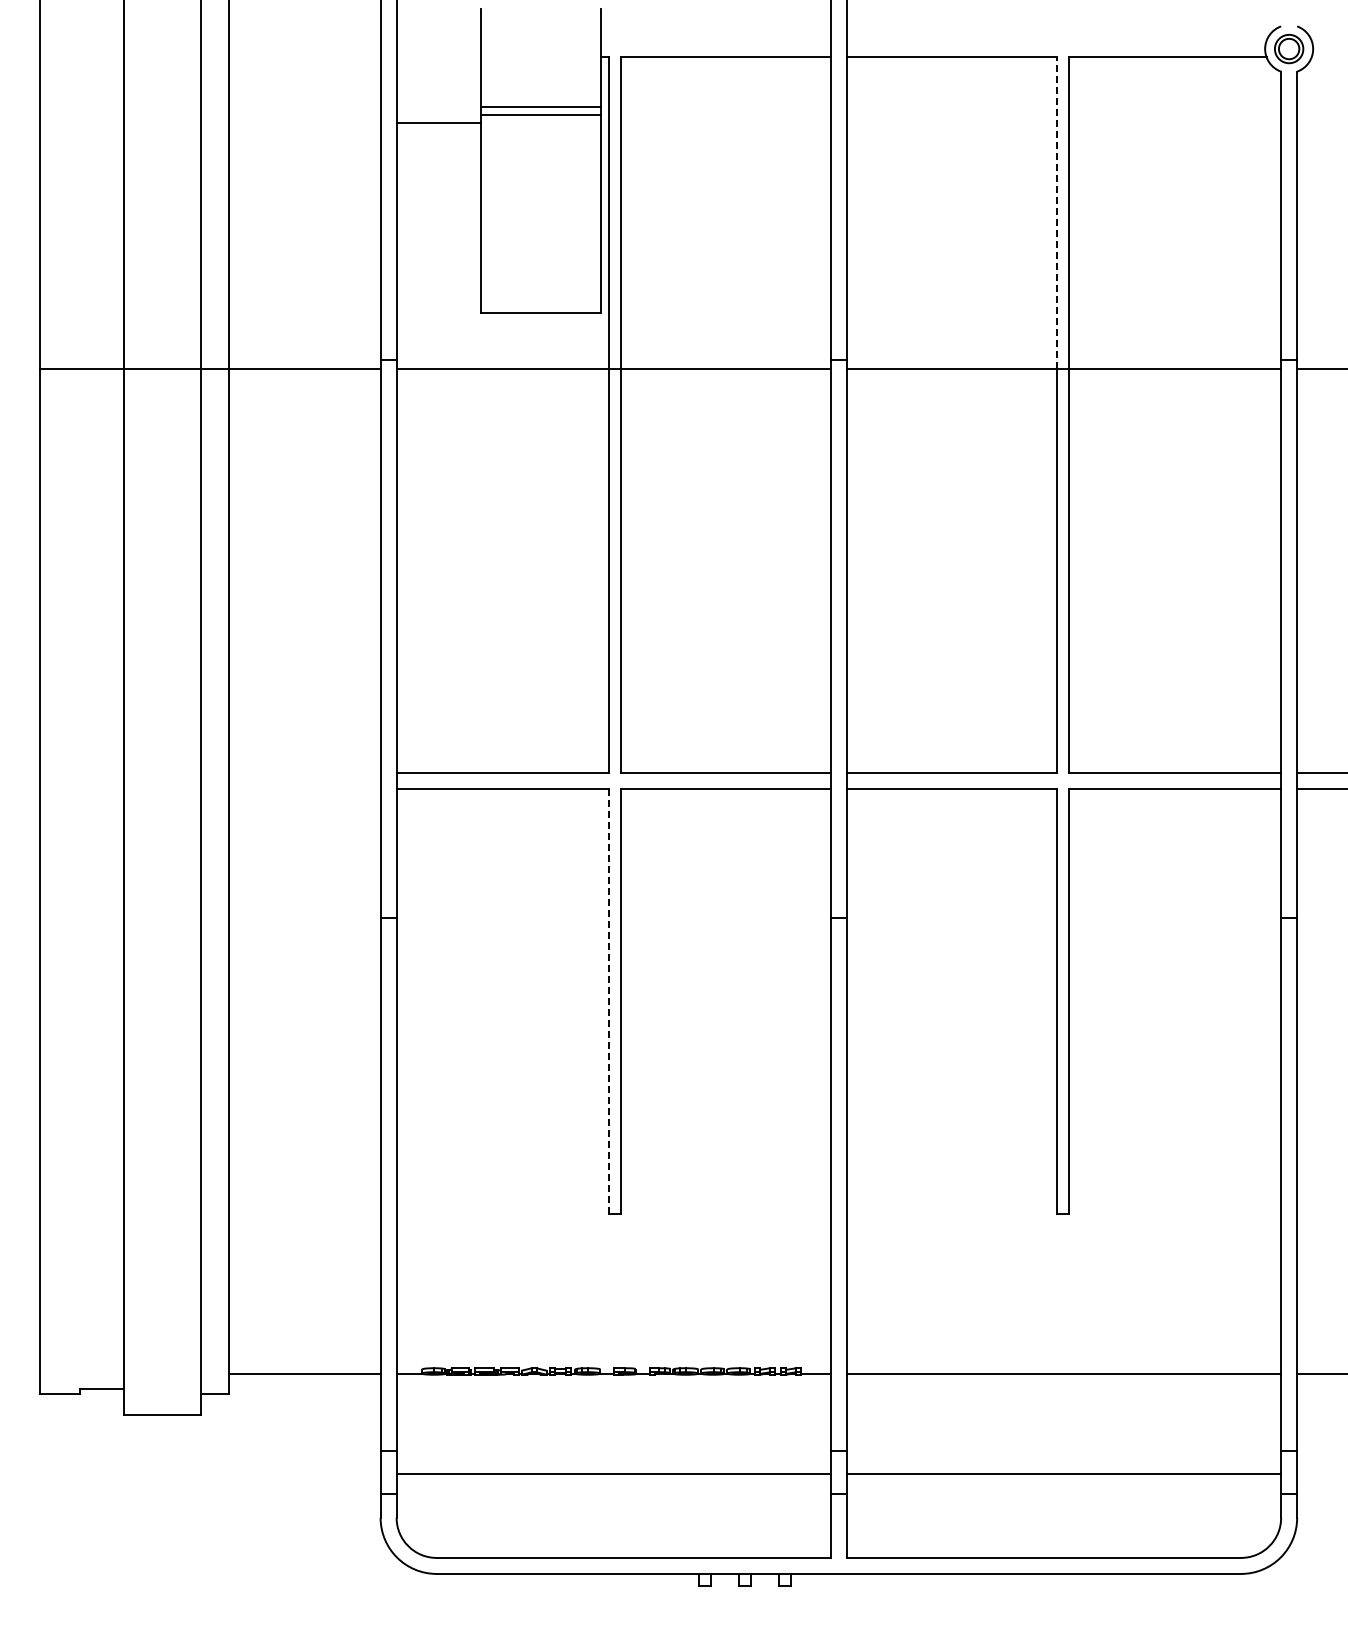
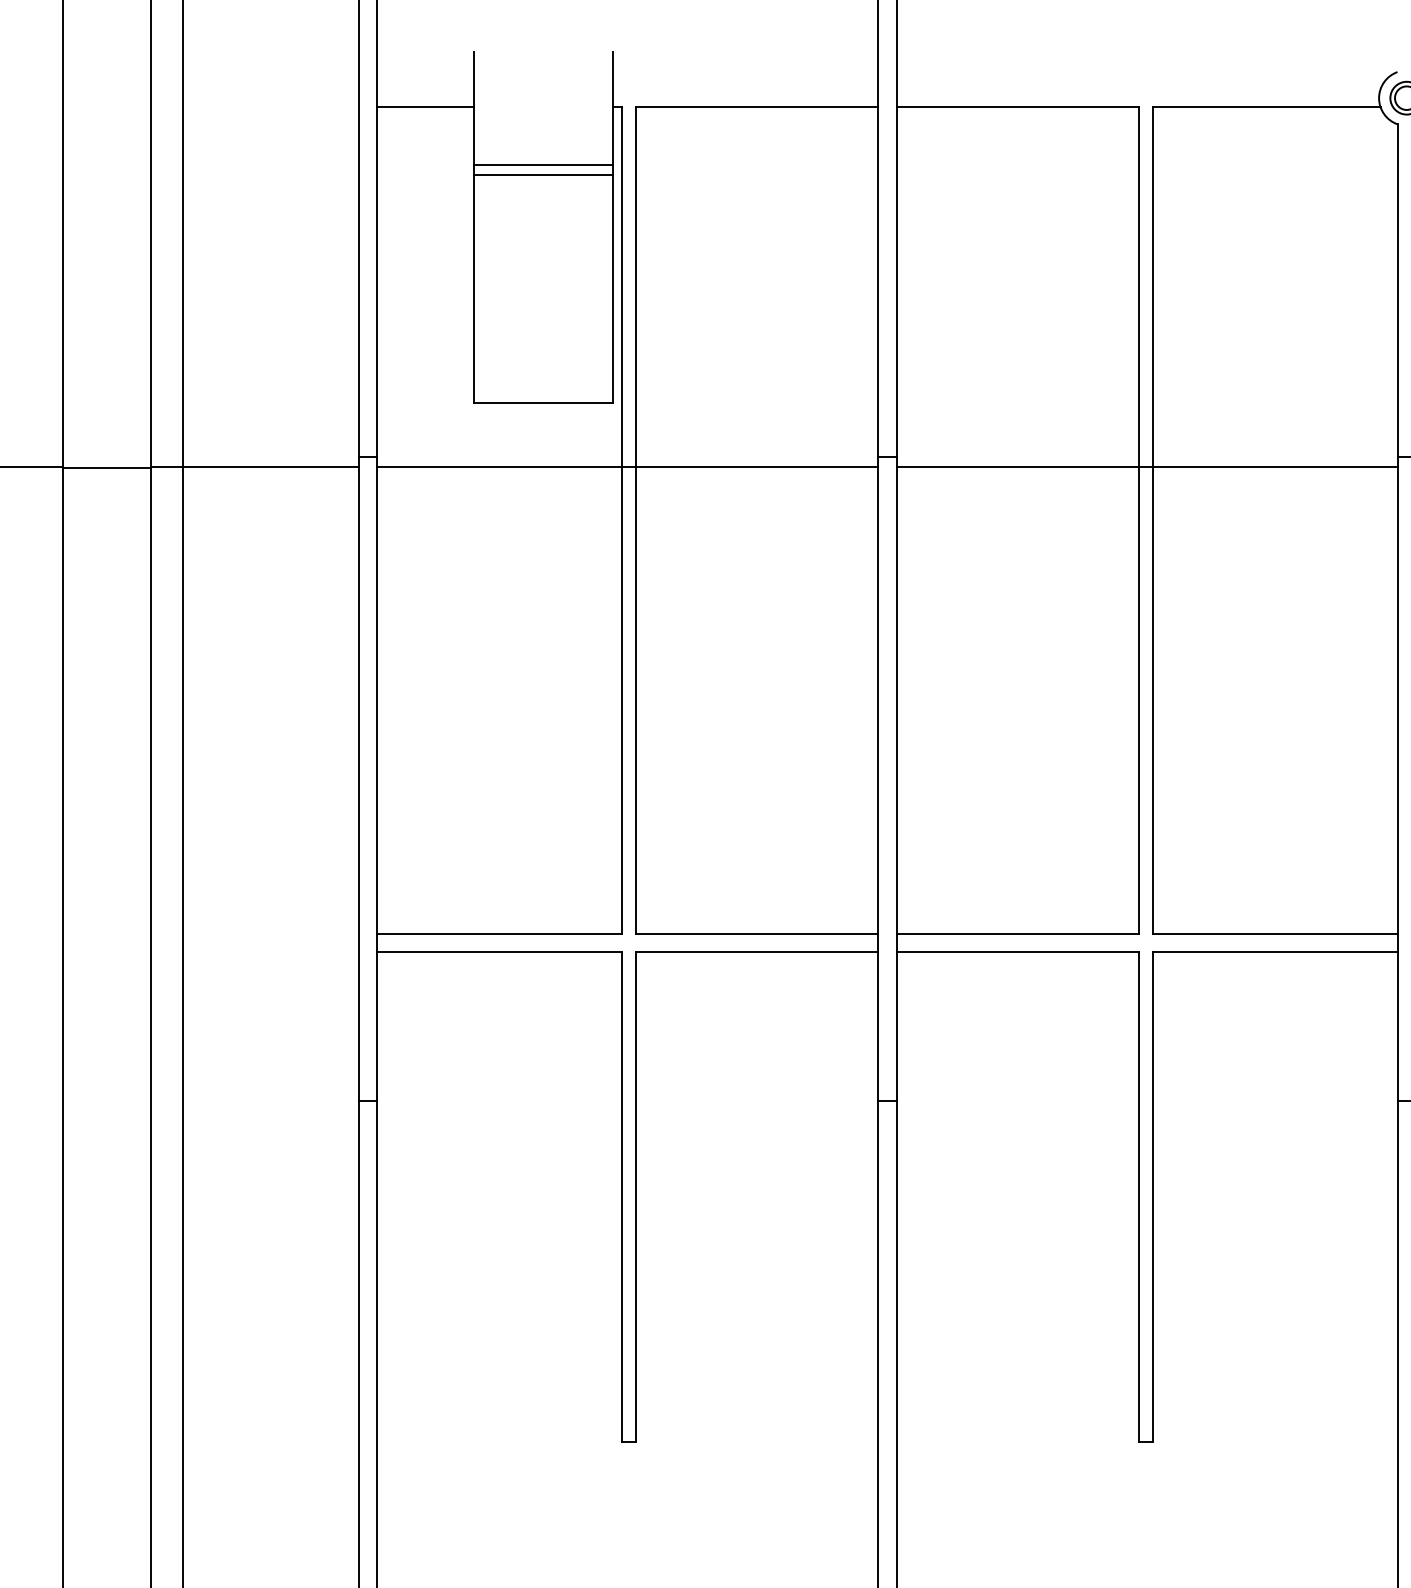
line: (438, 123) -> (425, 107), moved
line: (1057, 213) -> (1139, 287), dashed -> solid
line: (608, 1002) -> (621, 1198), dashed -> solid

